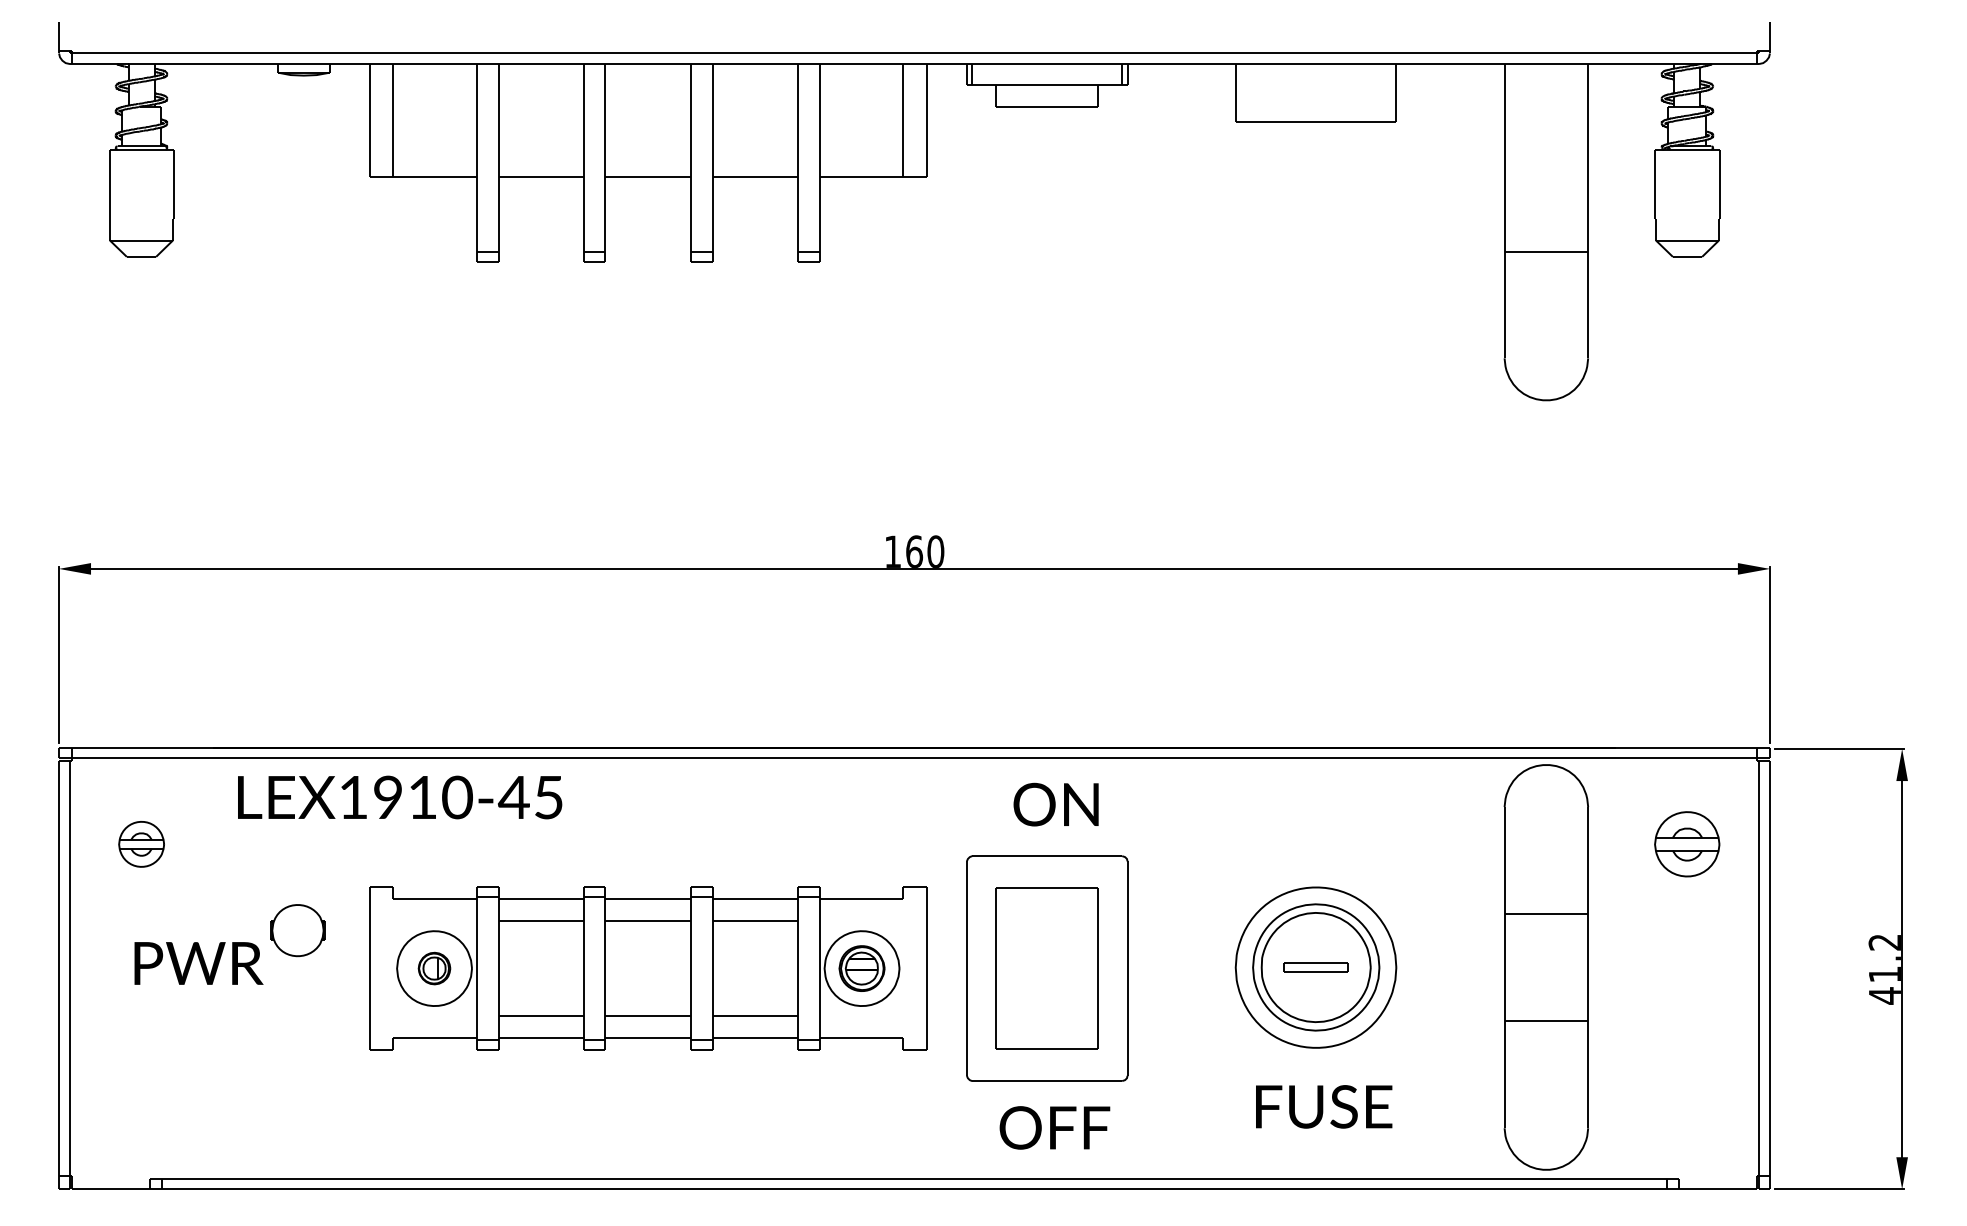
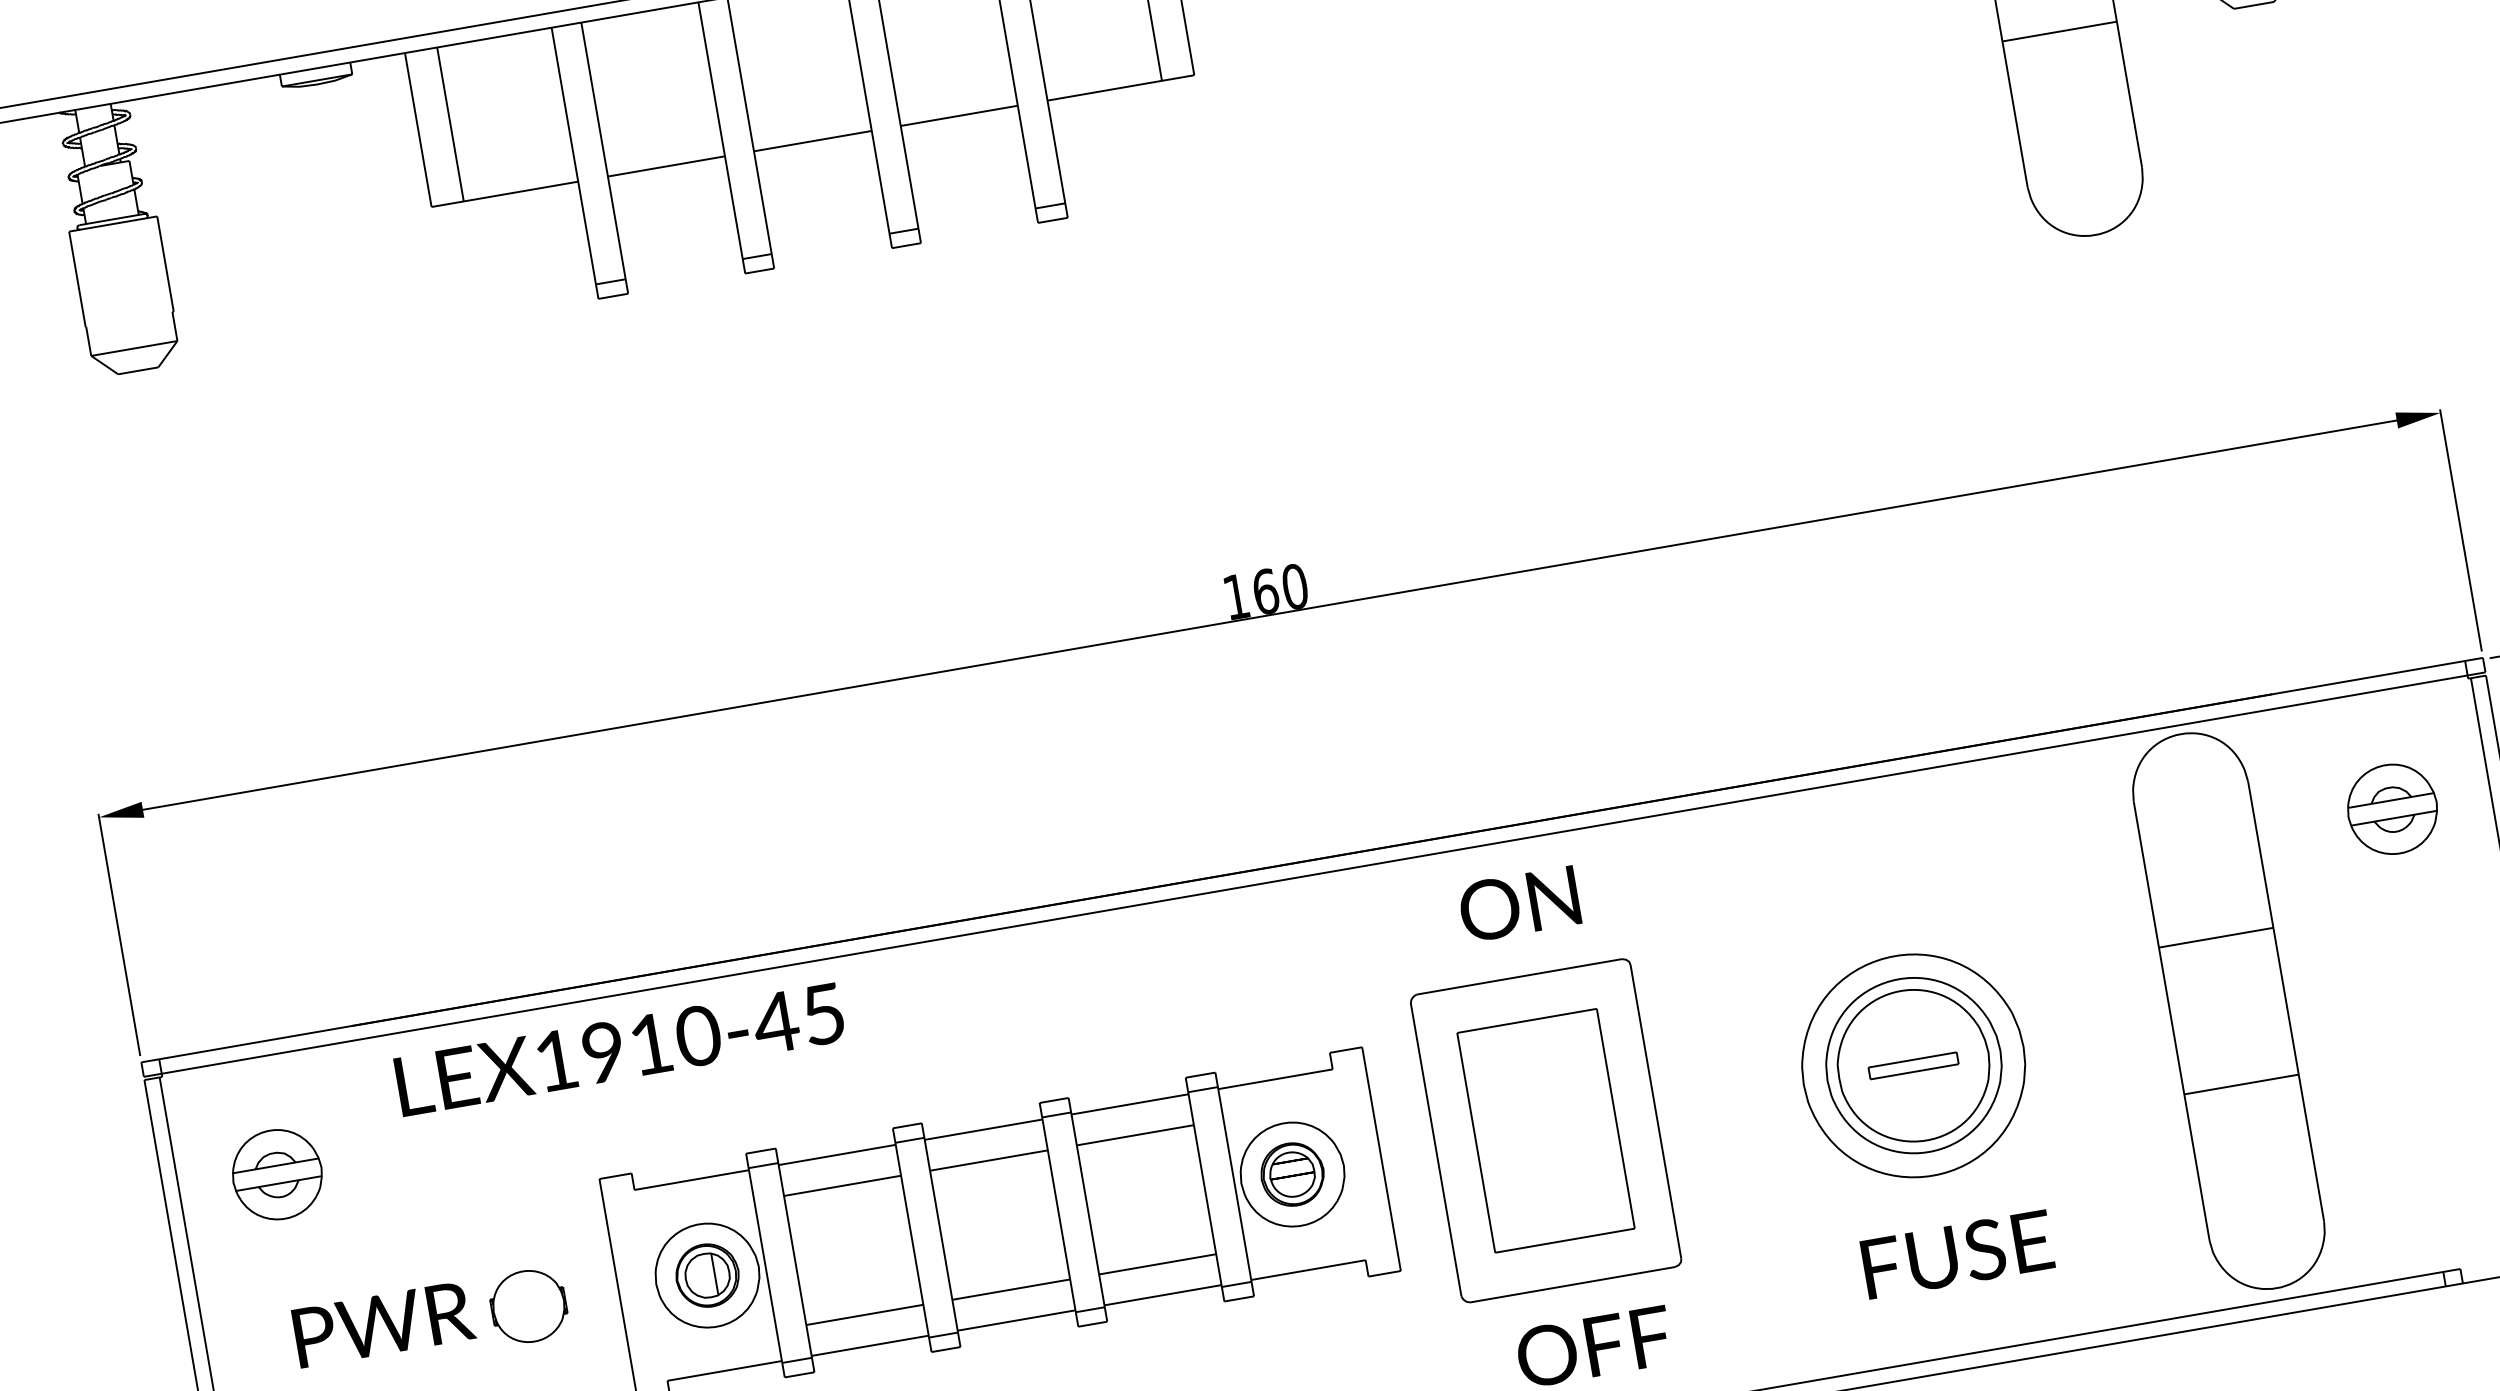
part: (141, 844) -> (277, 1175), size x1.43
part: (297, 930) -> (528, 1306), moved
part: (434, 968) -> (707, 1275), size x1.43

